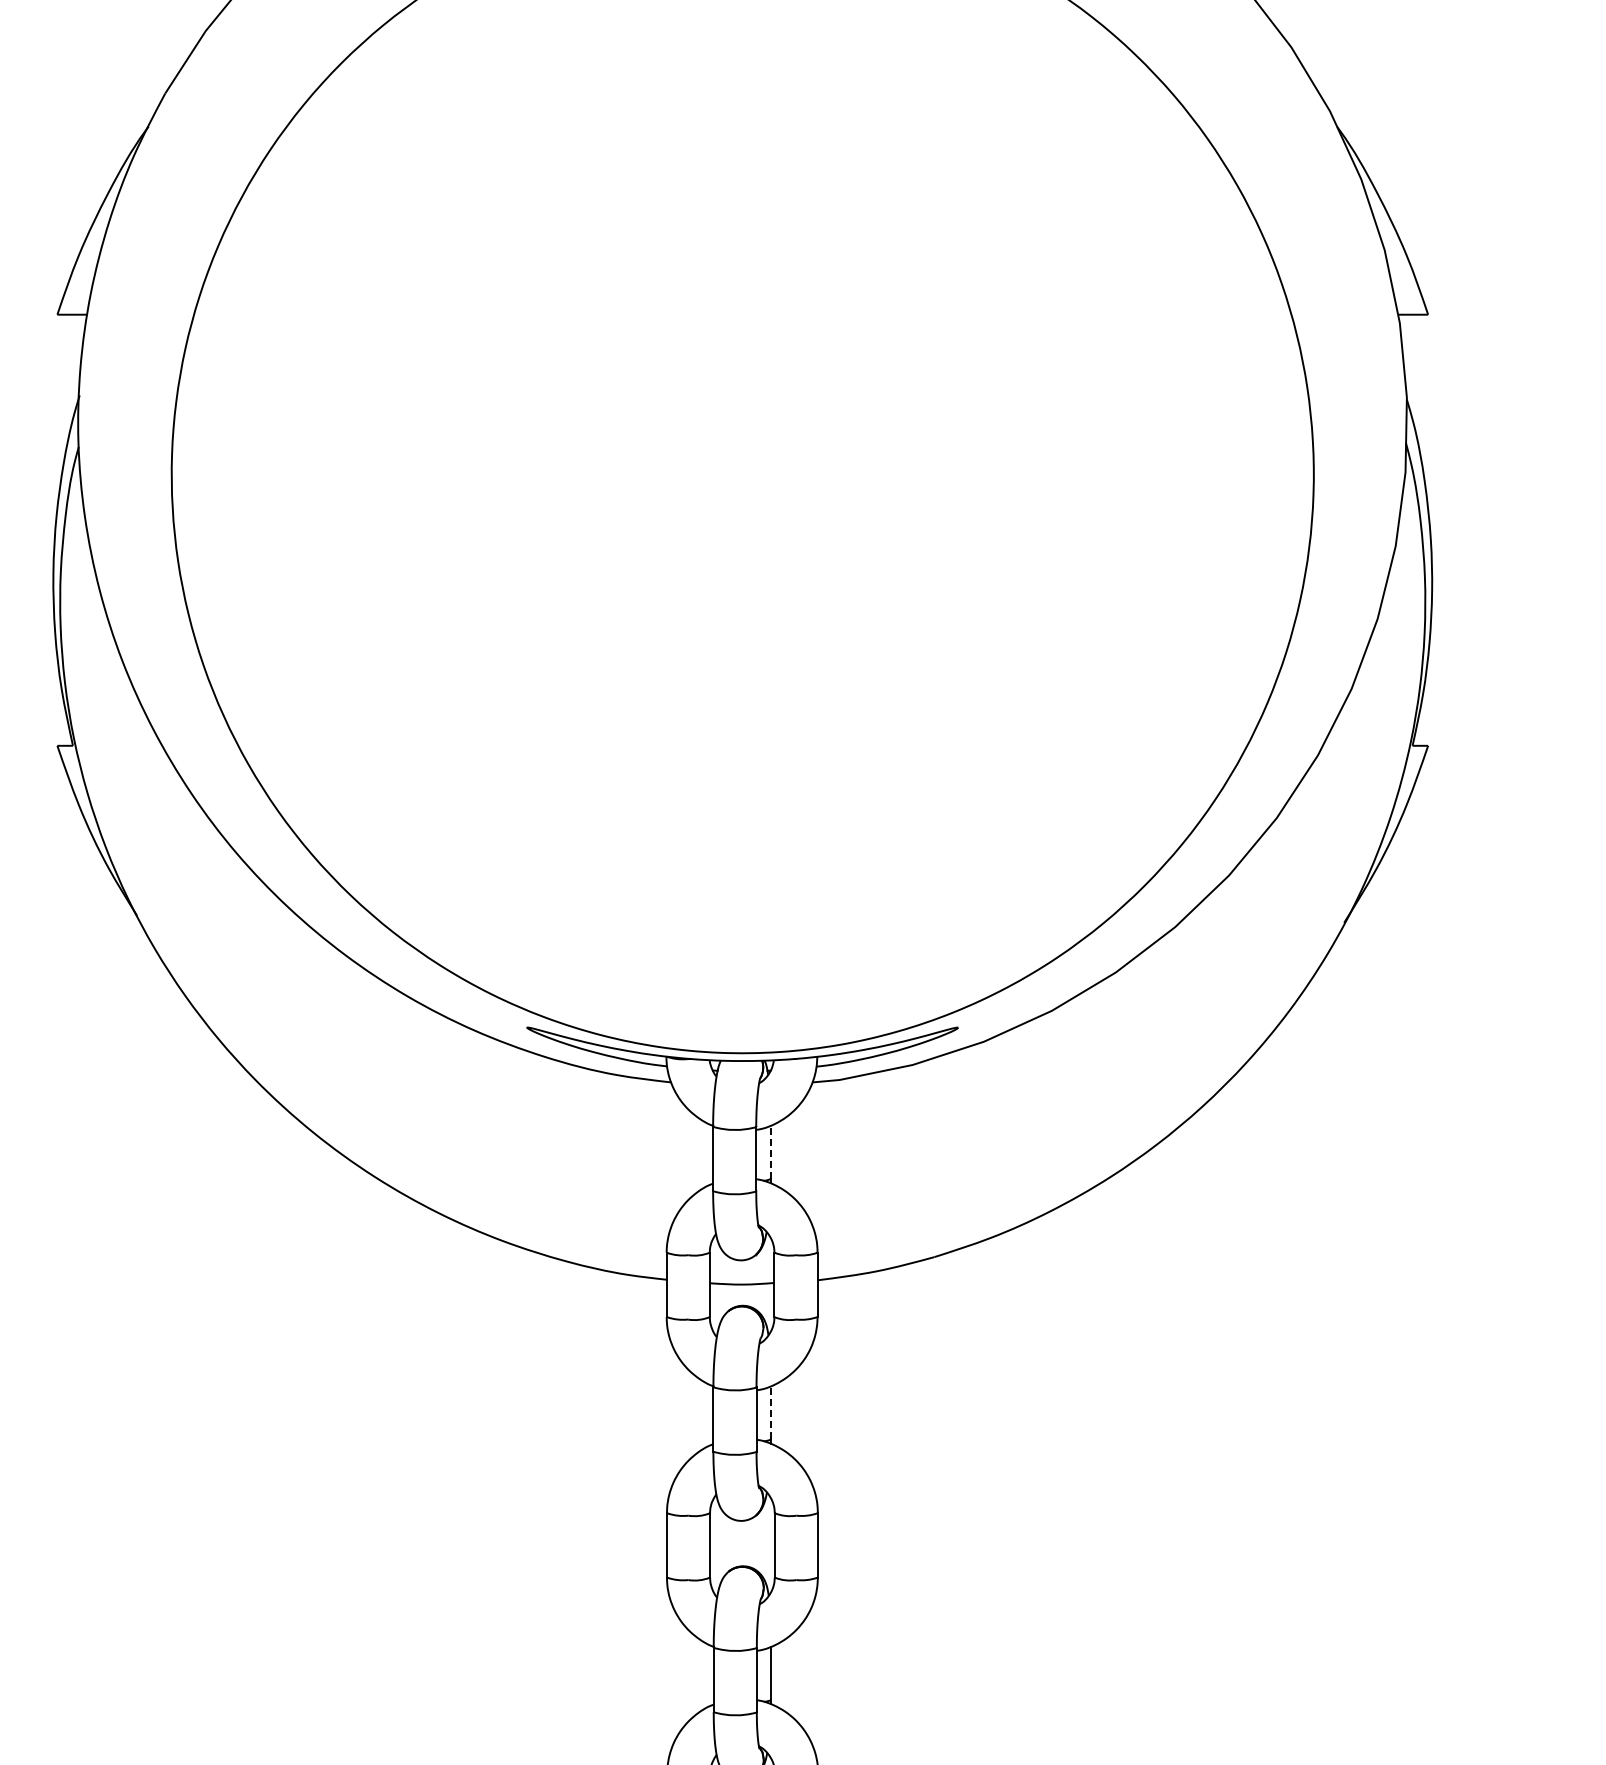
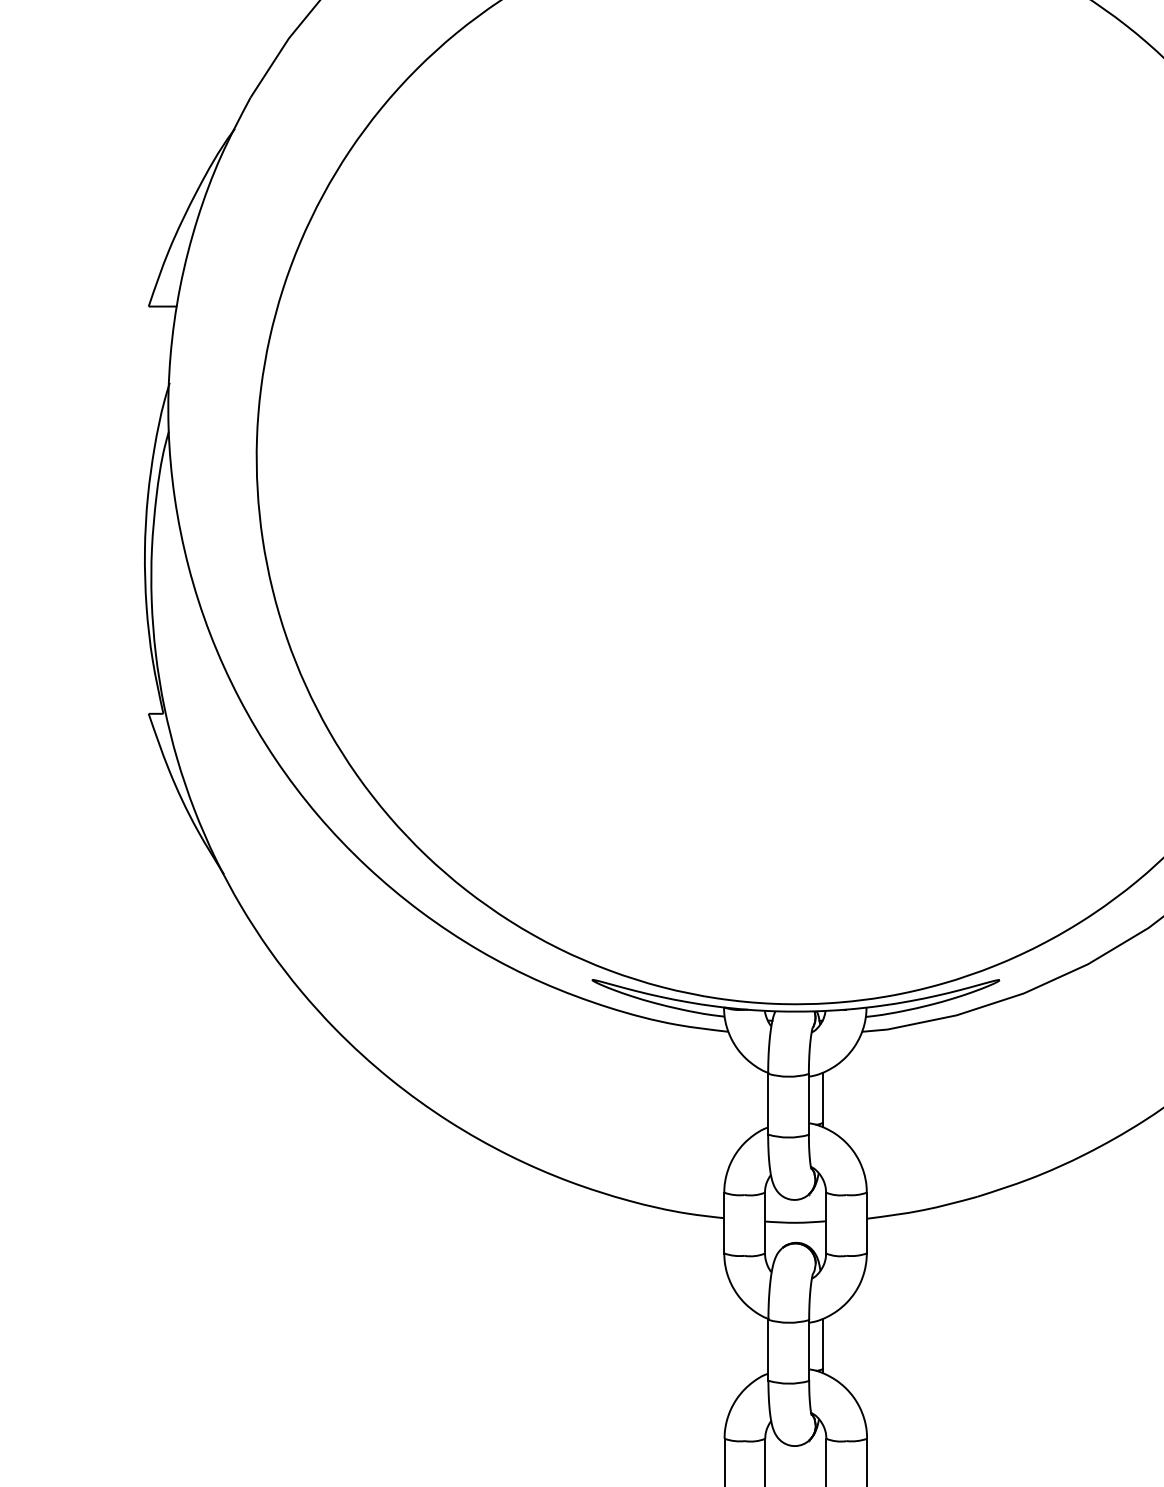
line: (770, 1152) -> (822, 1098), dashed -> solid
line: (770, 1412) -> (822, 1343), dashed -> solid

